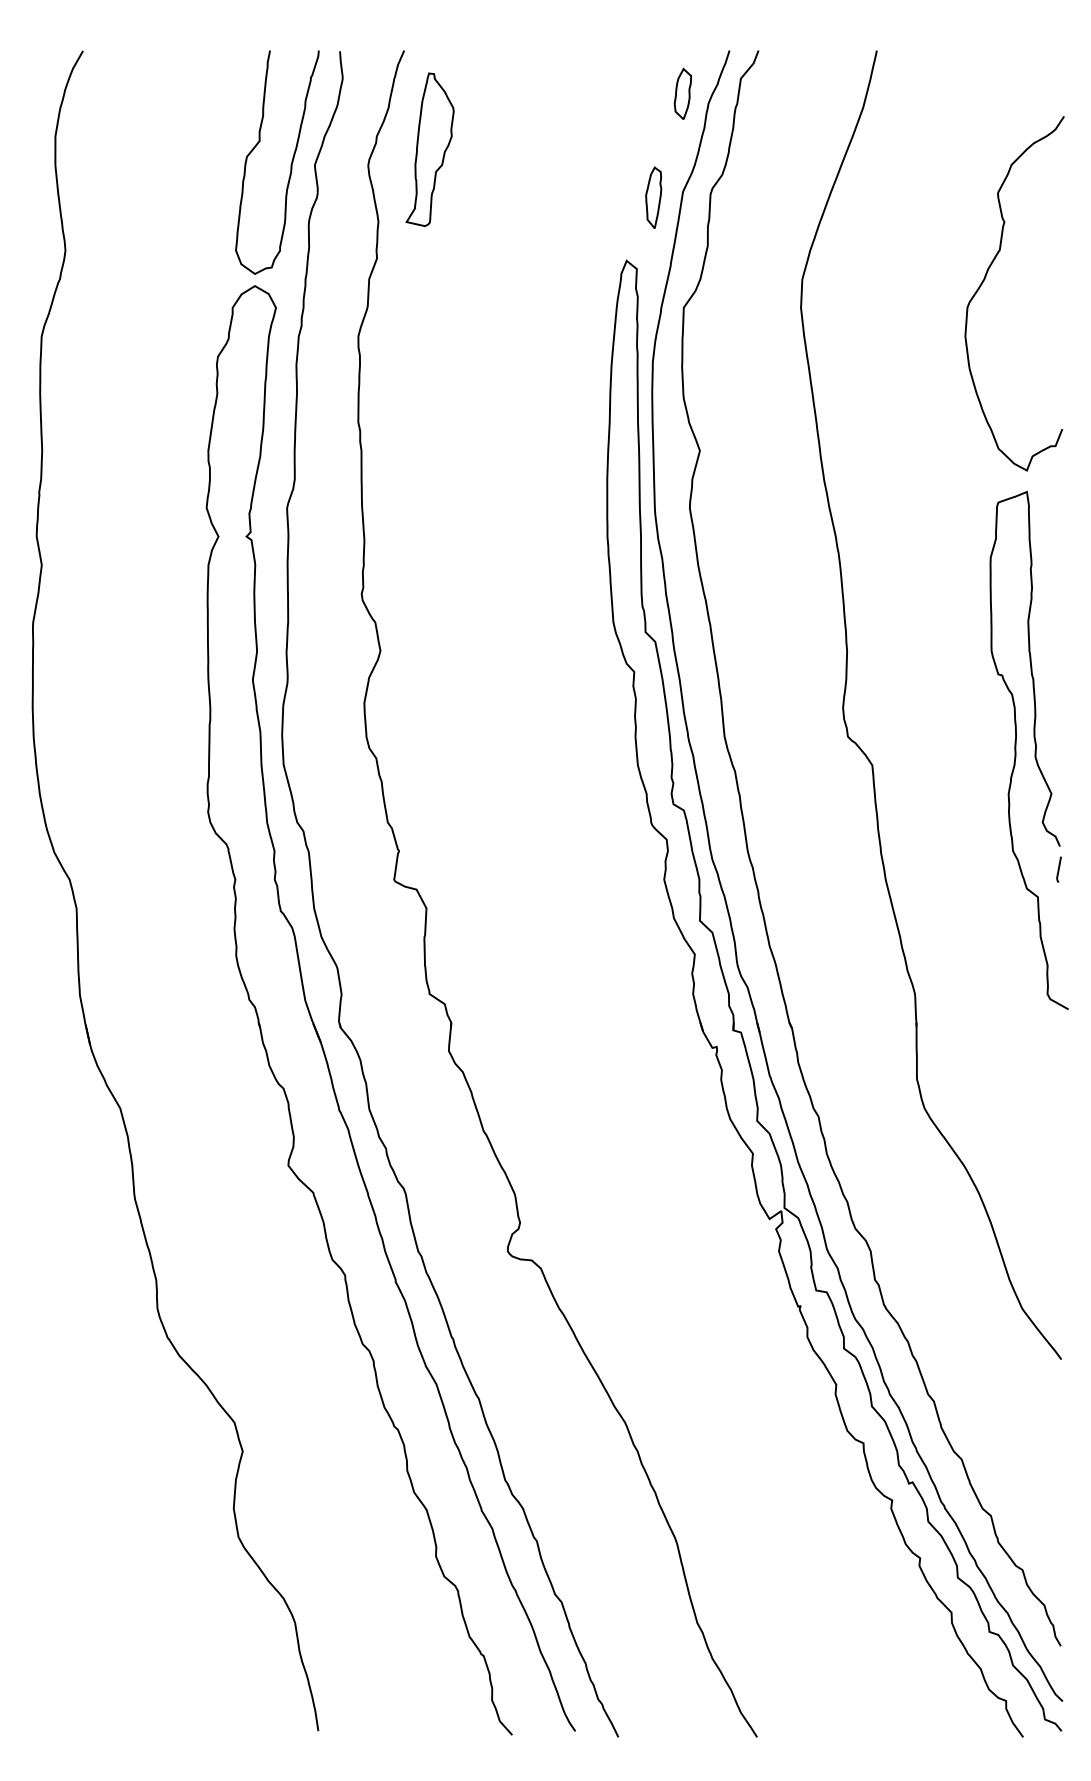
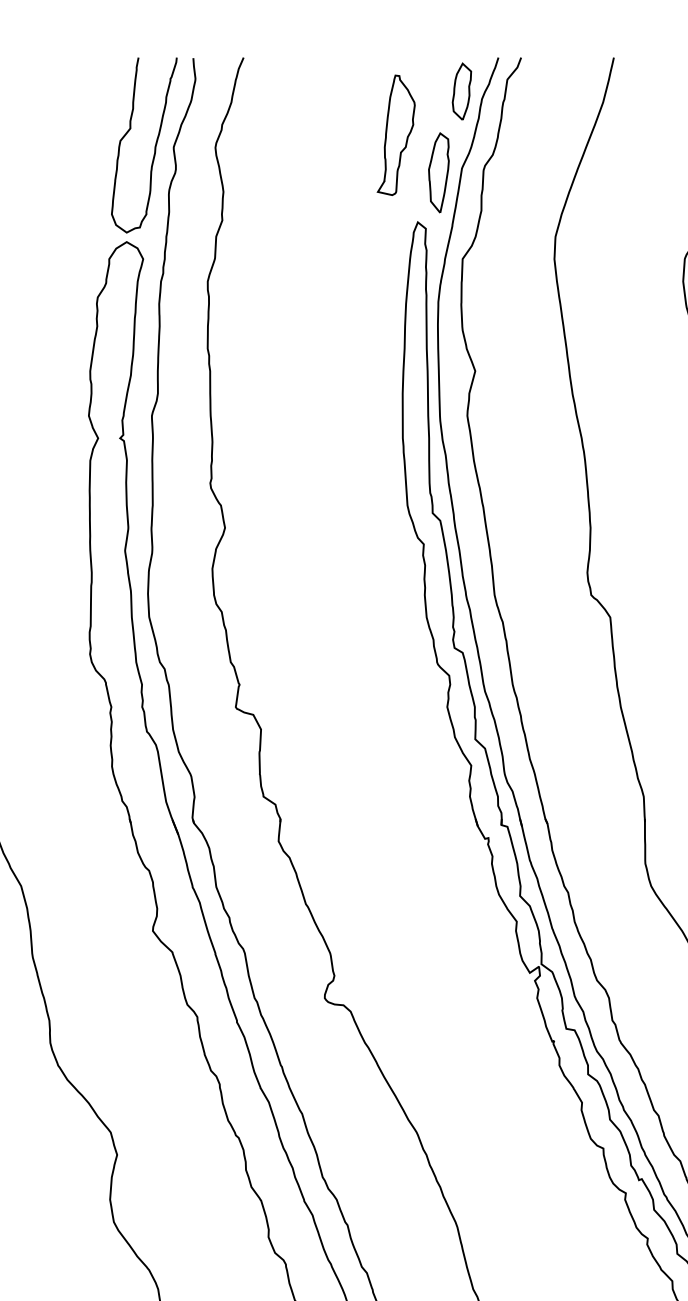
part: (682, 93) -> (461, 91), size x1.43
part: (429, 149) -> (395, 135), moved
part: (653, 197) -> (438, 172), size x1.67

